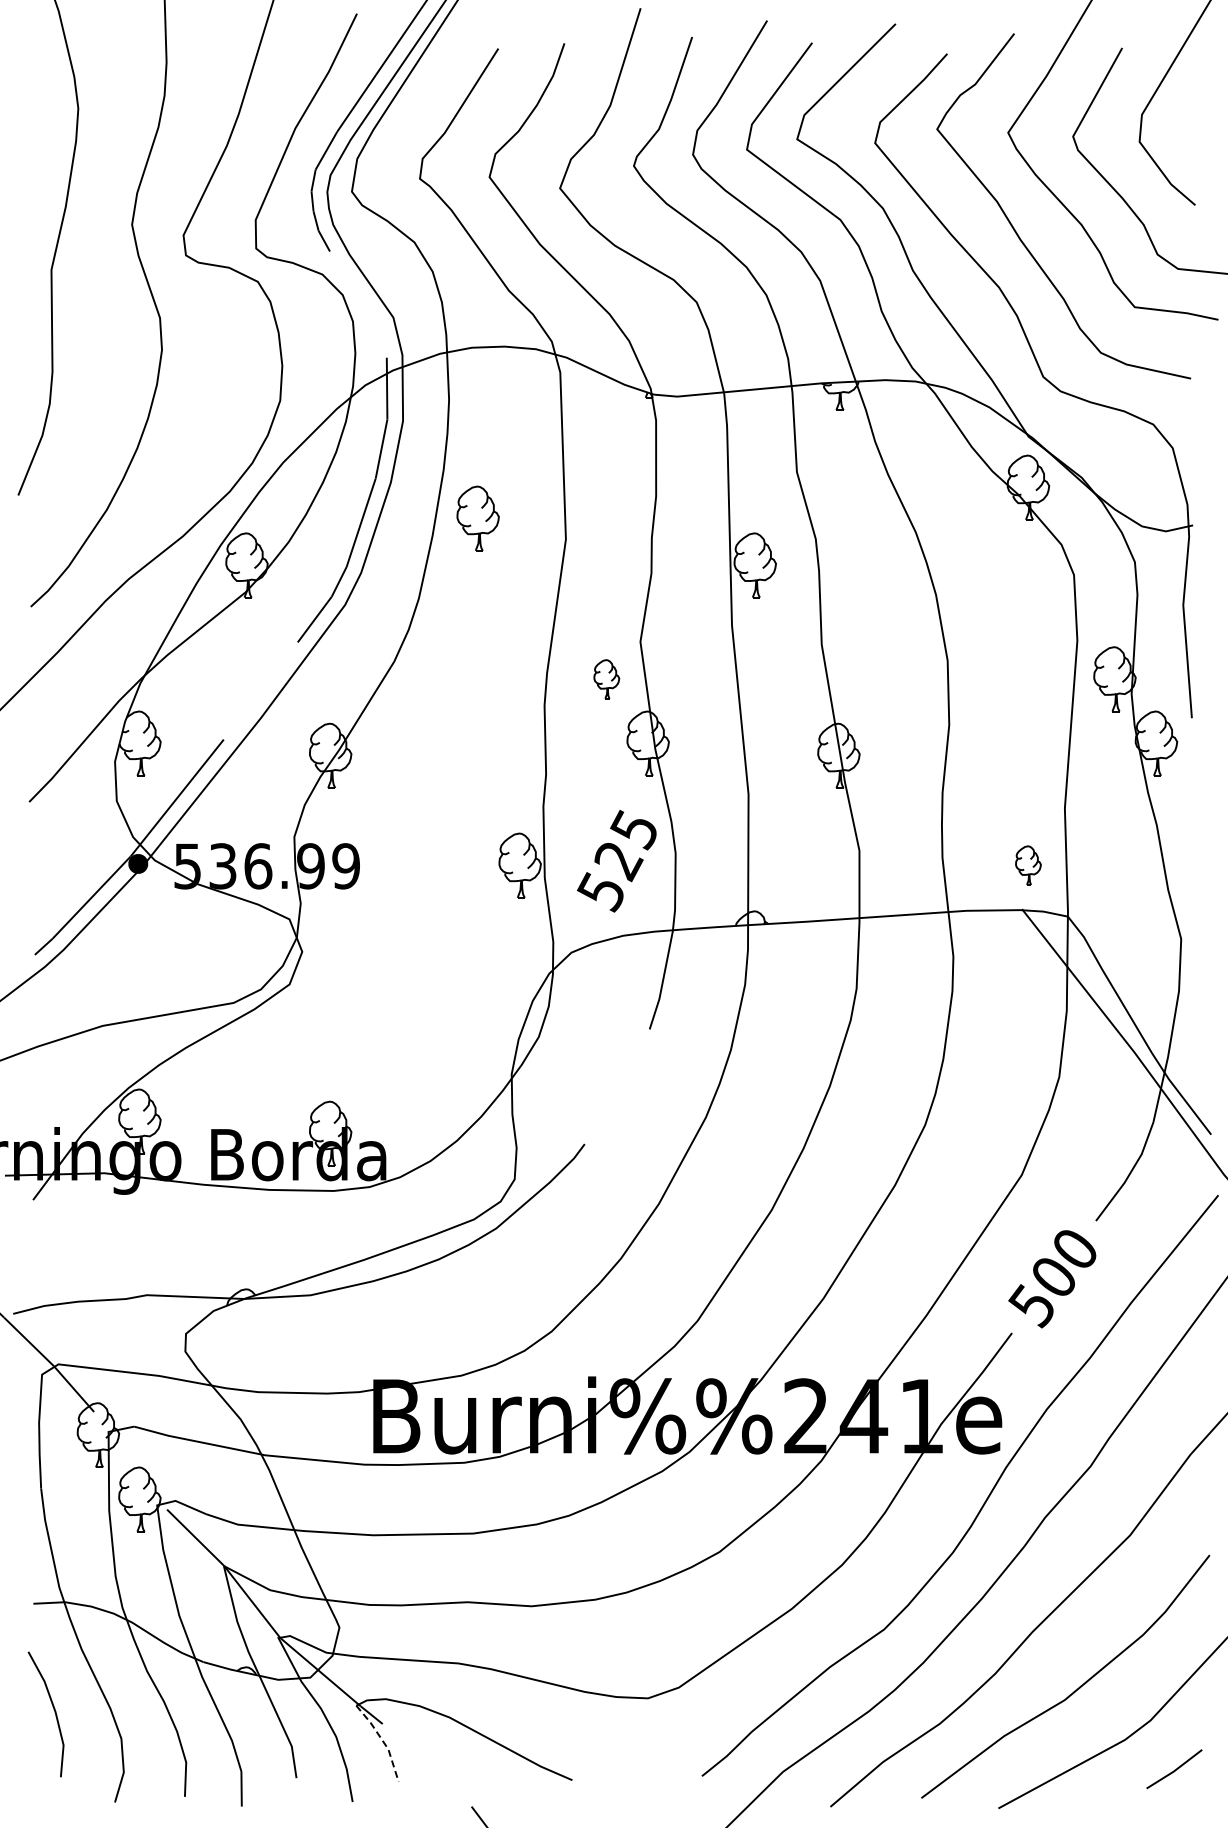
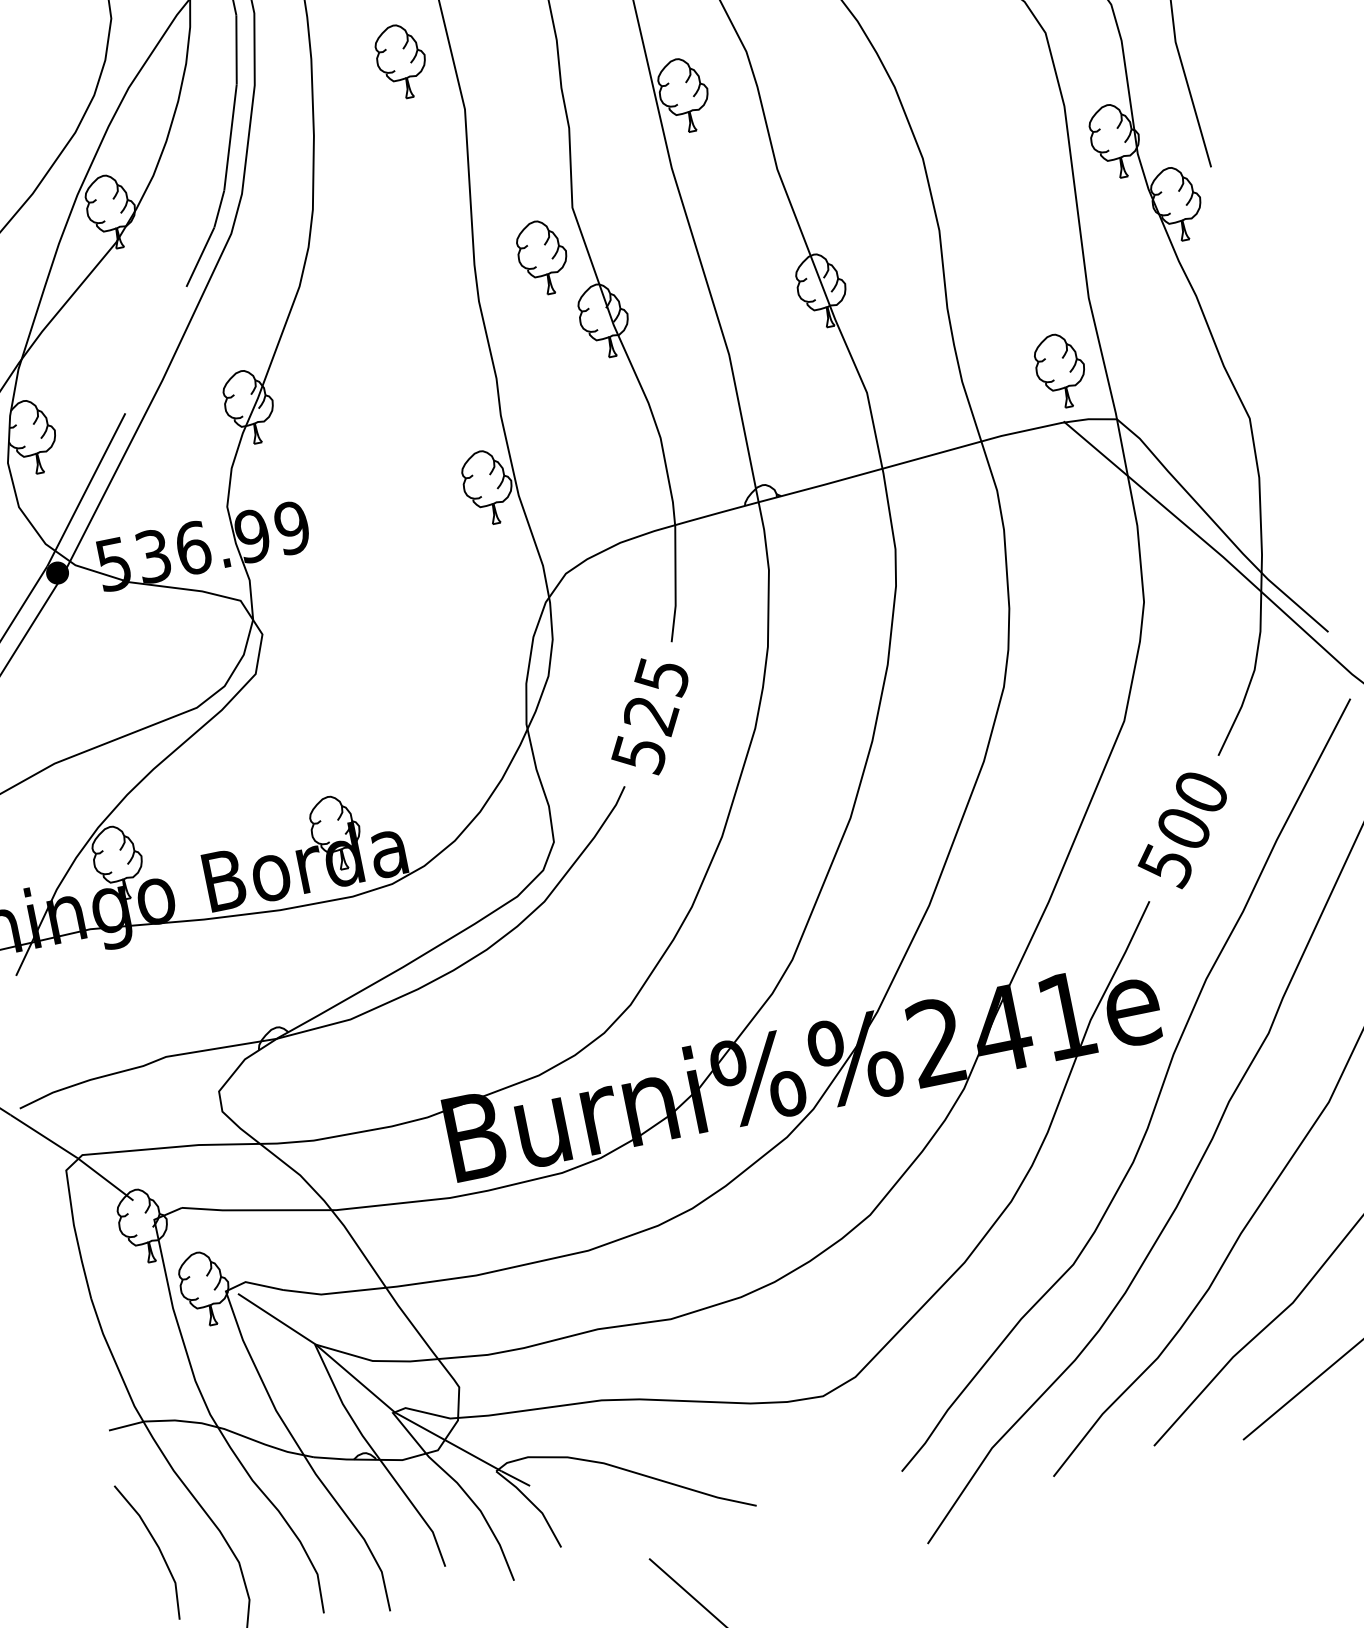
part: (477, 518) -> (400, 61), moved
part: (606, 679) -> (542, 257), size x1.67
text: (616, 861) -> (649, 717), moved
part: (1028, 865) -> (1060, 370), size x1.67
line: (383, 1741) -> (534, 1505), dashed -> solid

